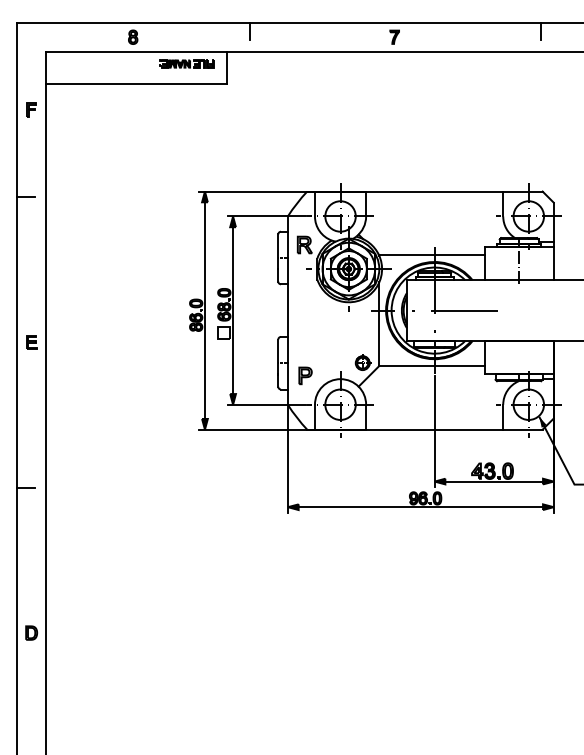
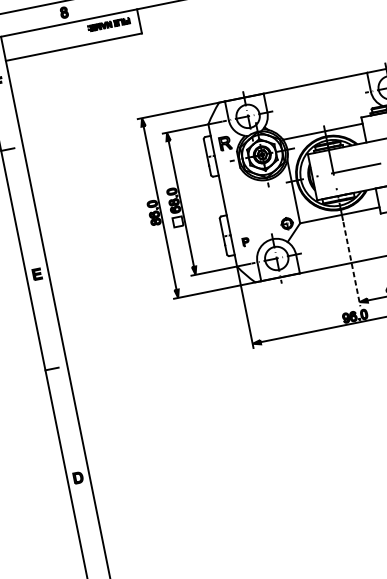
part: (31, 342) -> (37, 274), moved
part: (305, 375) -> (245, 241), size x0.6
line: (434, 431) -> (351, 264), solid -> dashed

